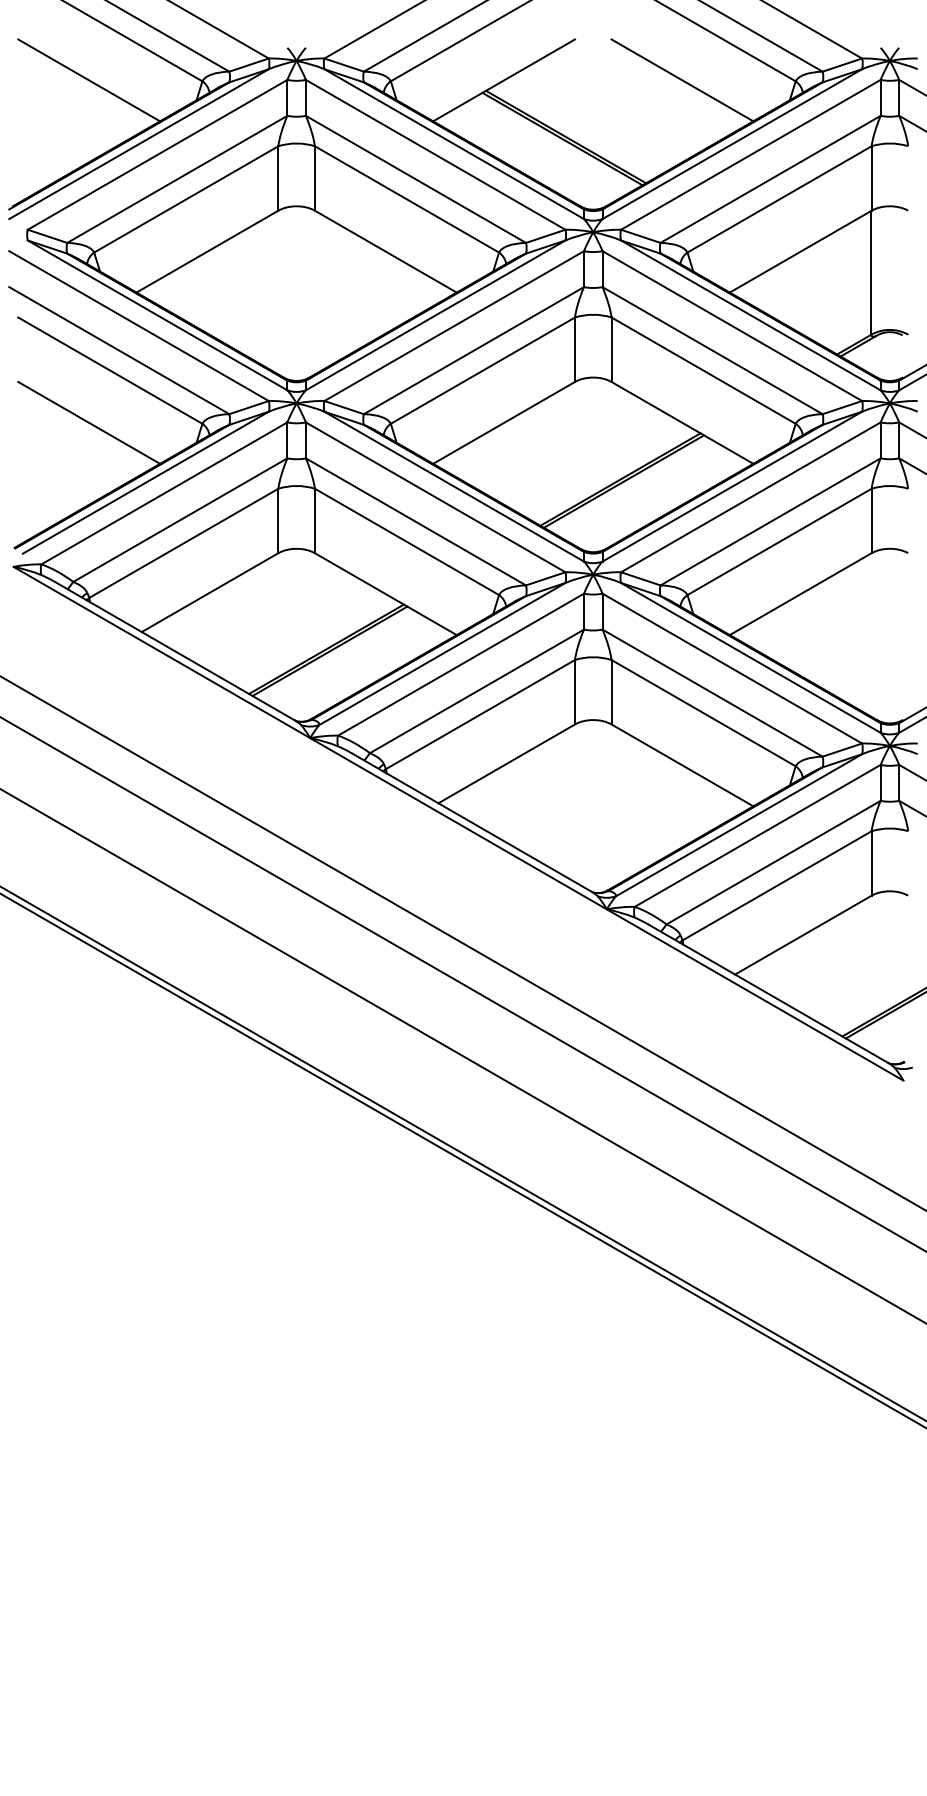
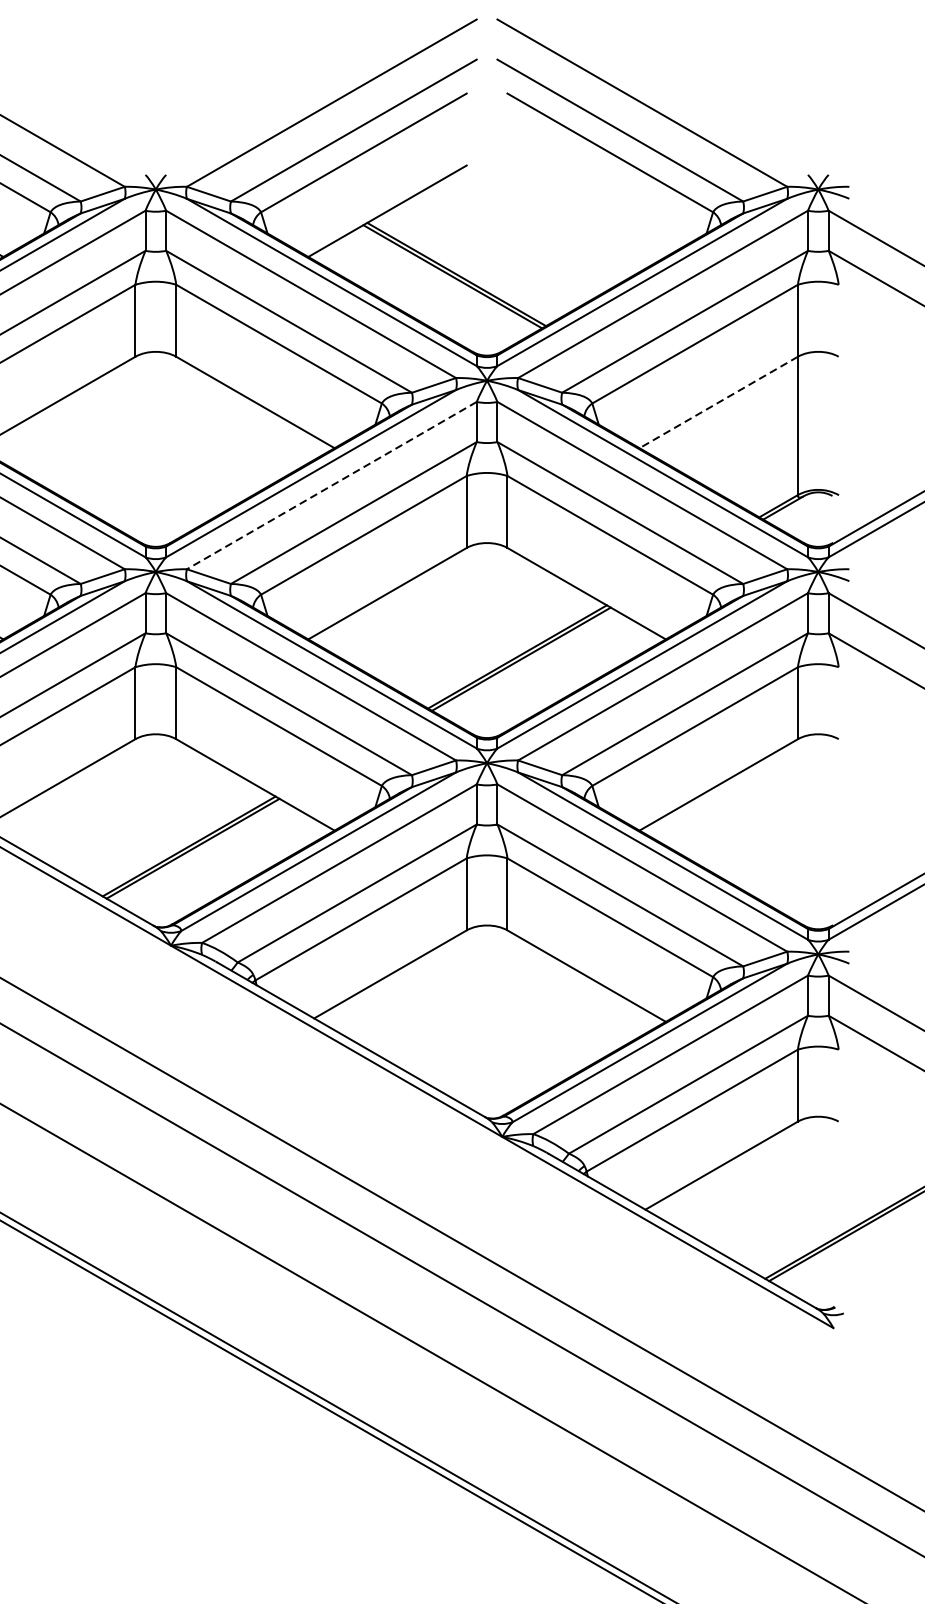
line: (682, 80) -> (586, 211), removed
line: (800, 251) -> (718, 402), solid -> dashed
line: (454, 326) -> (332, 486), solid -> dashed

